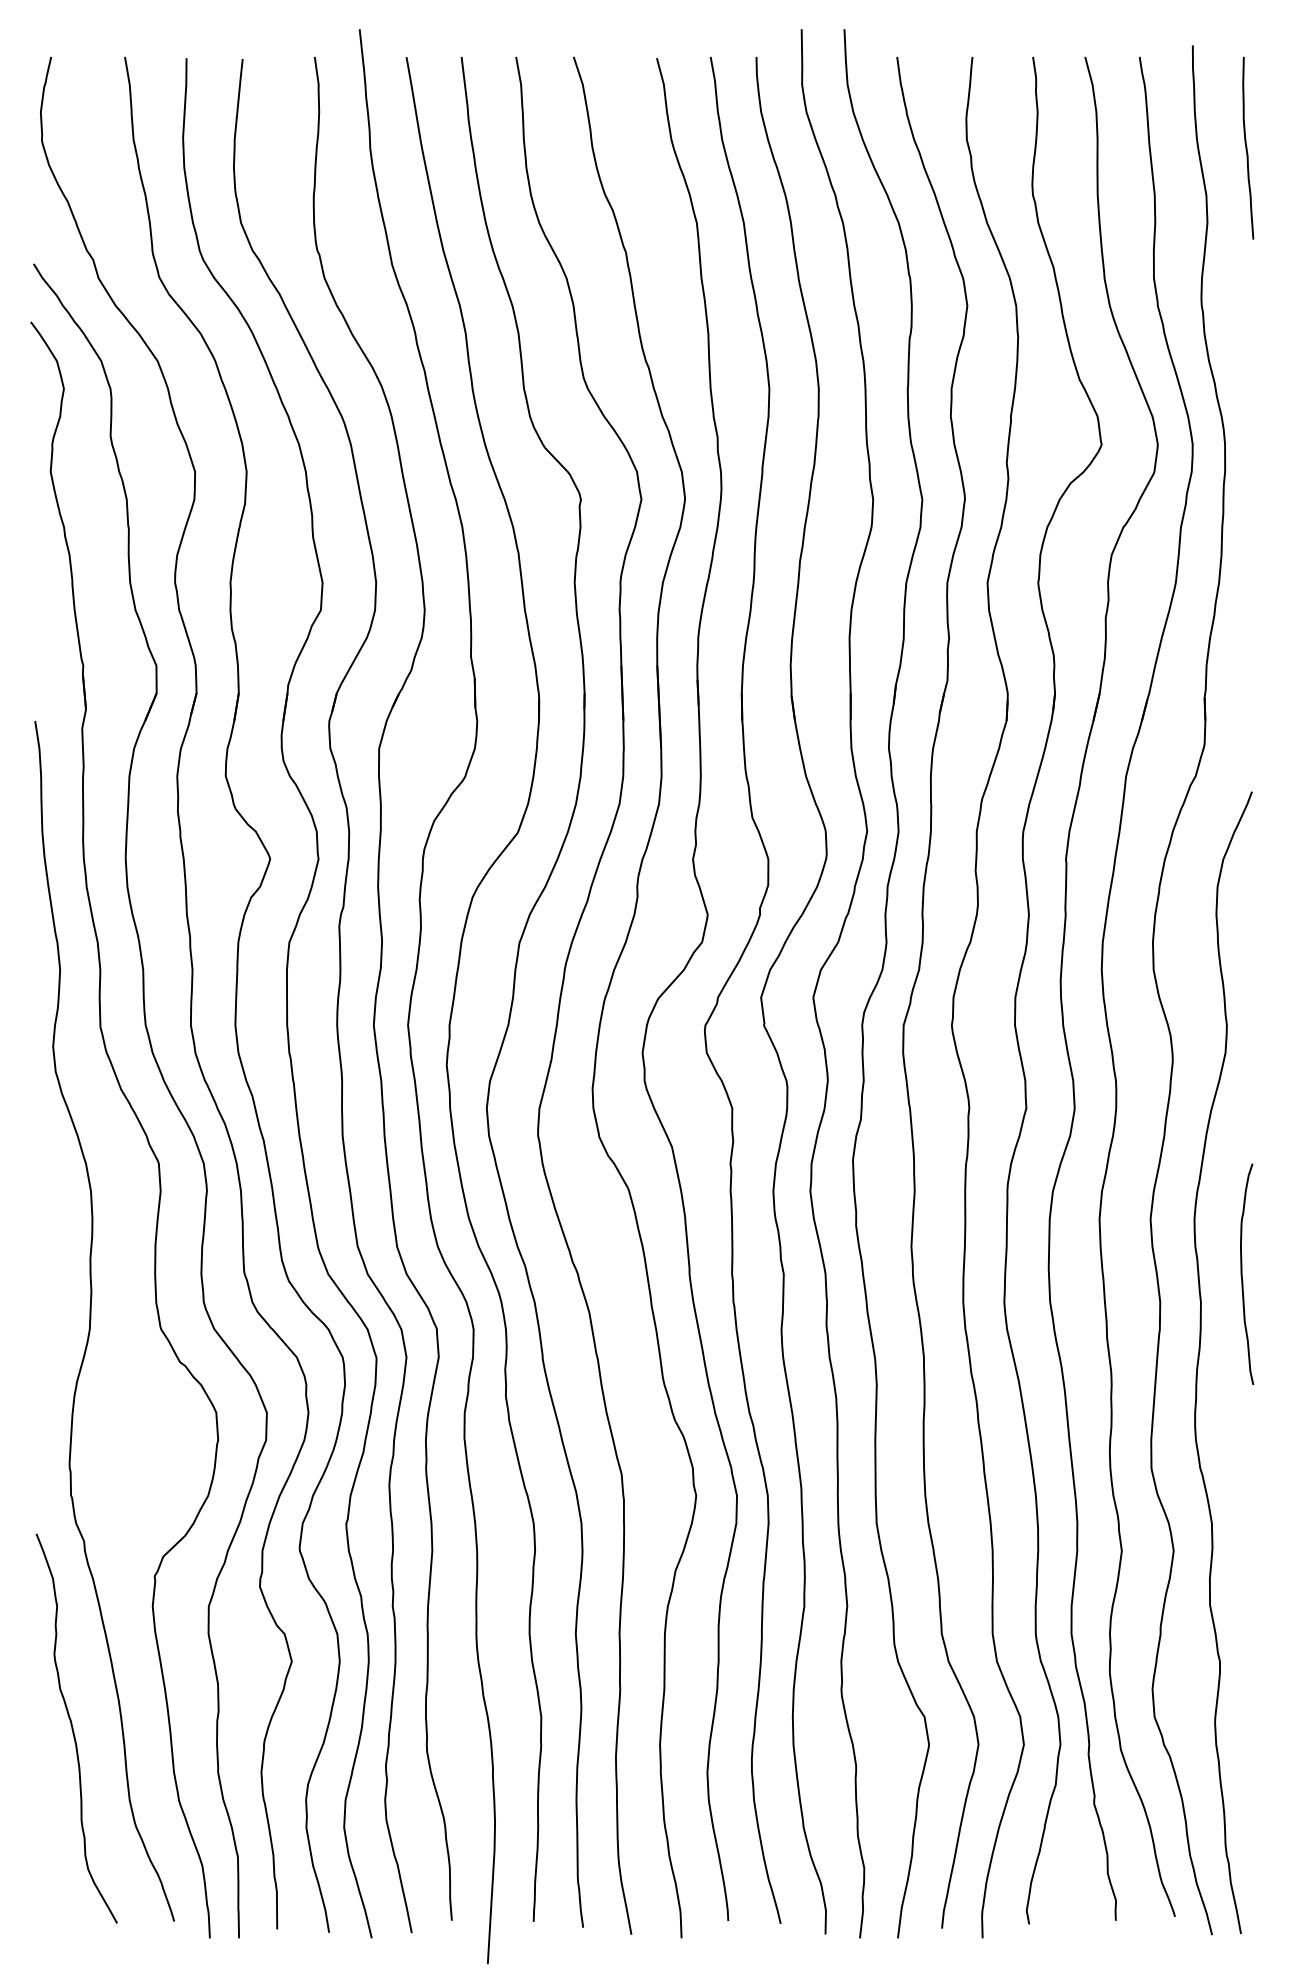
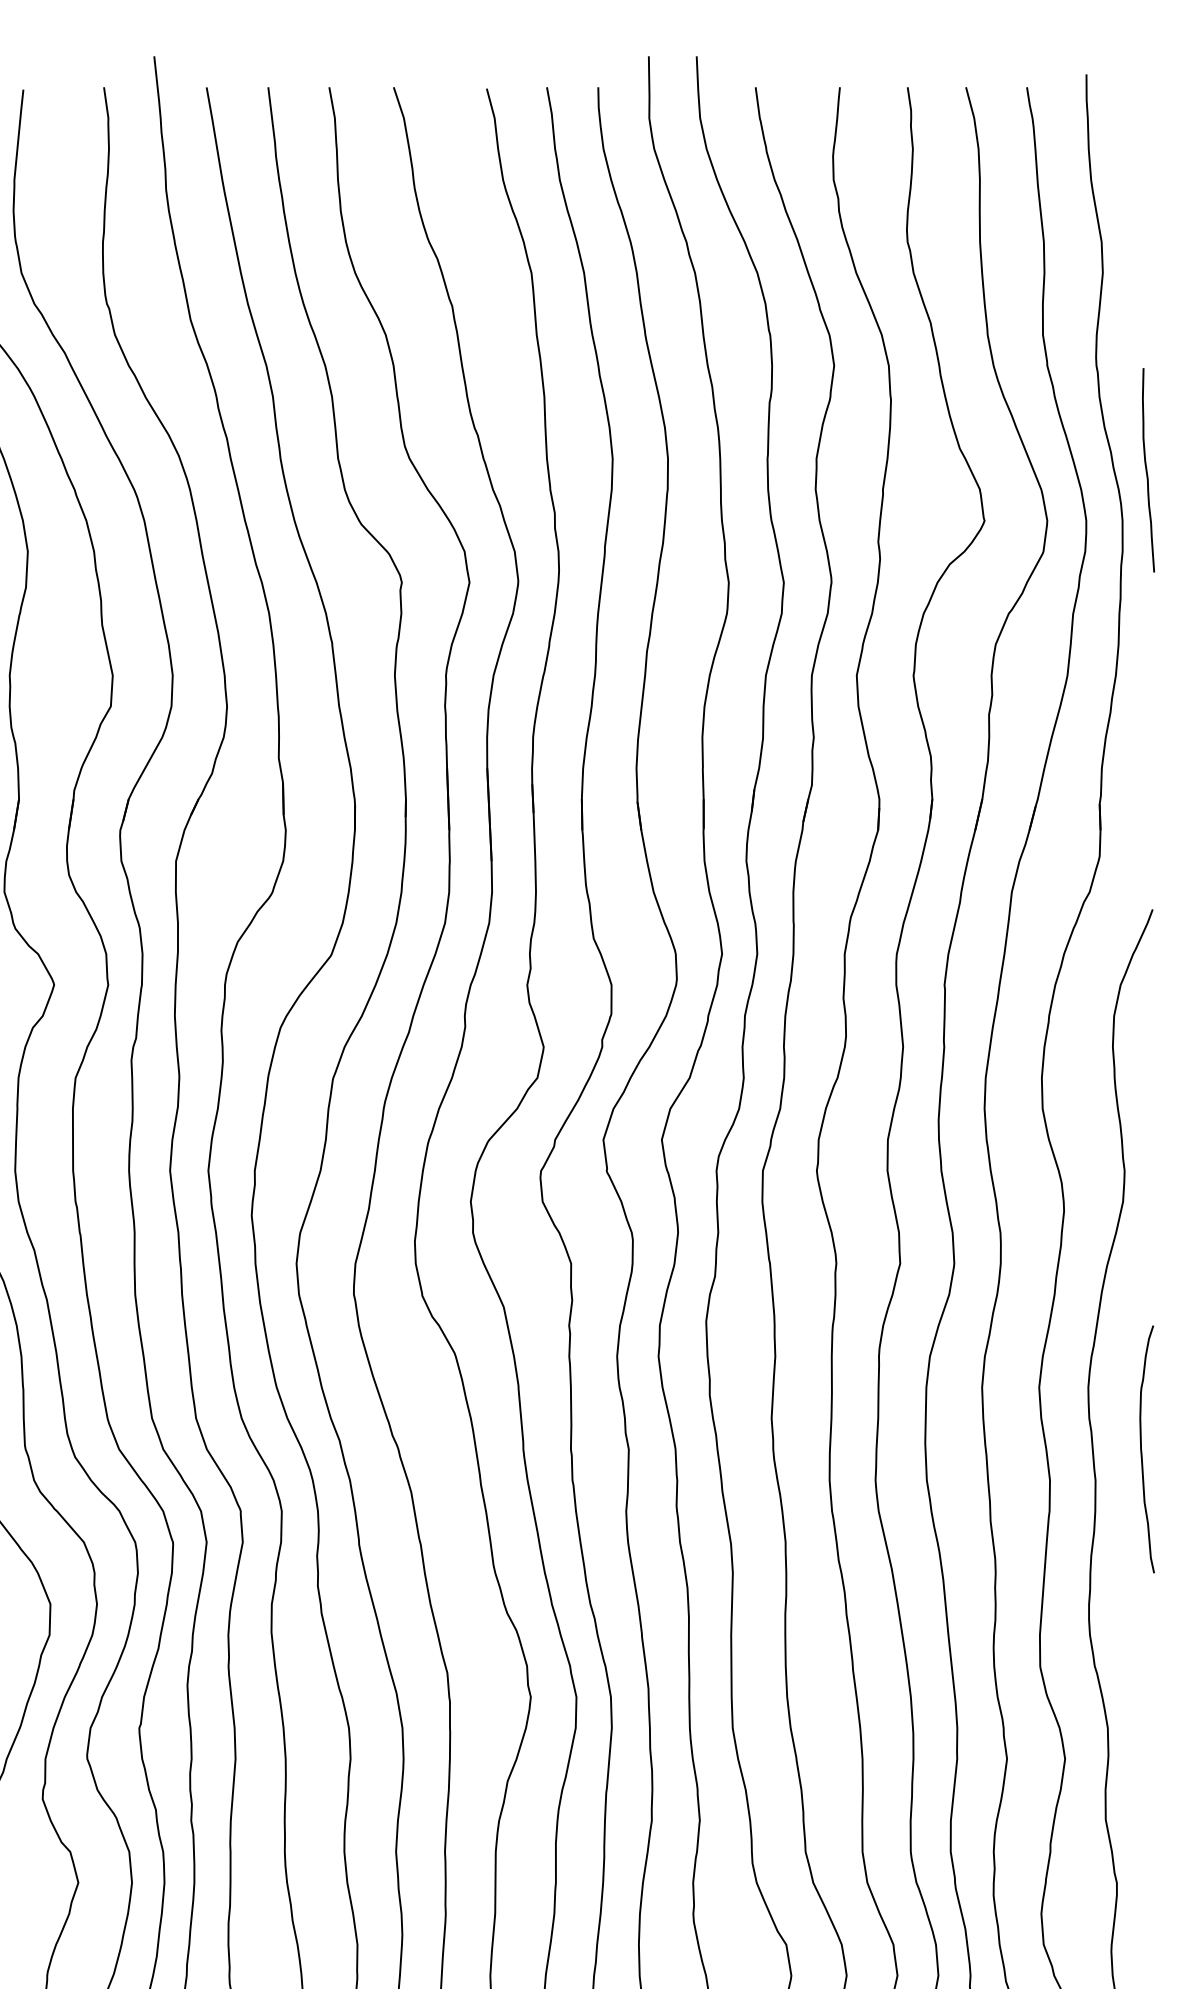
curve: (1247, 148) -> (1147, 470), moved

